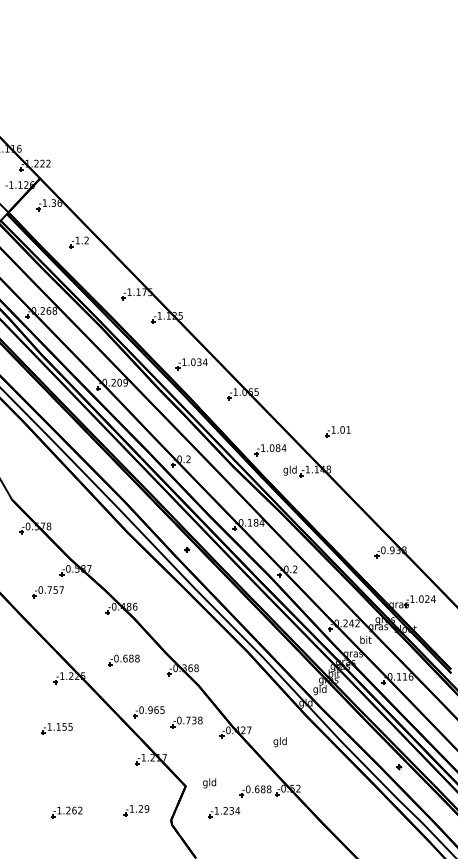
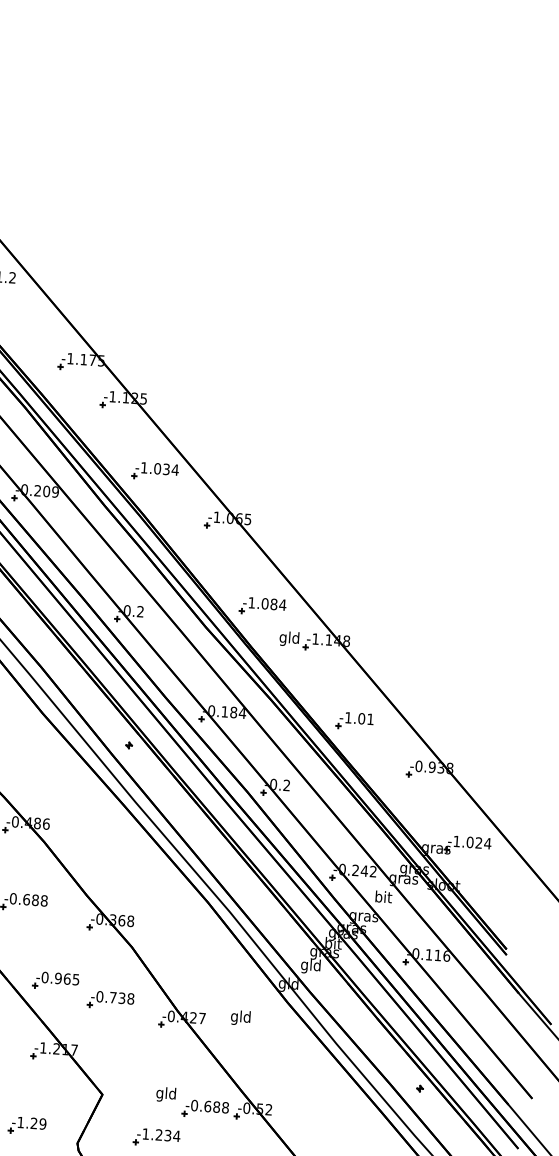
part: (337, 431) -> (354, 720), moved
text: (279, 742) -> (239, 1018), moved
text: (209, 783) -> (166, 1094), moved

